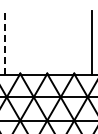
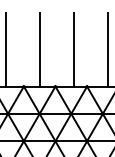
line: (34, 42) -> (40, 49), added
line: (63, 42) -> (74, 49), added
line: (4, 43) -> (5, 50), dashed -> solid

